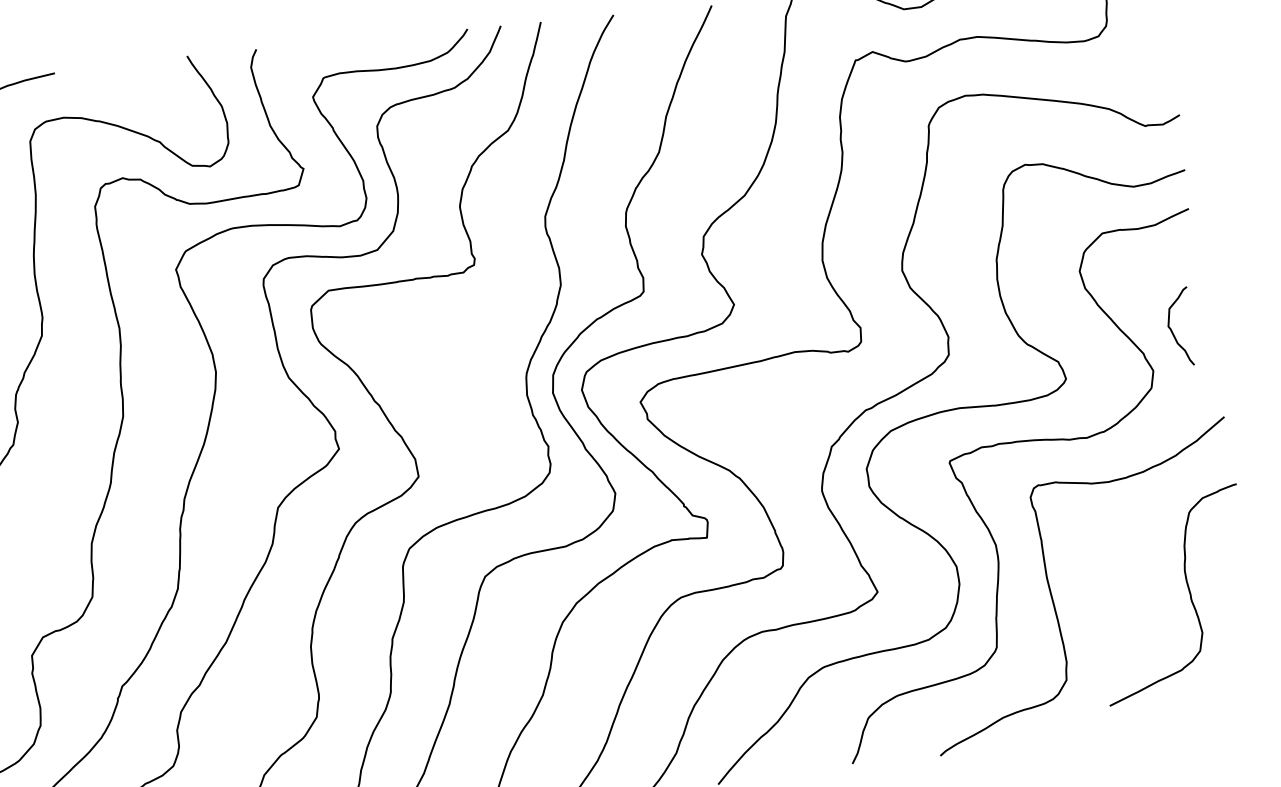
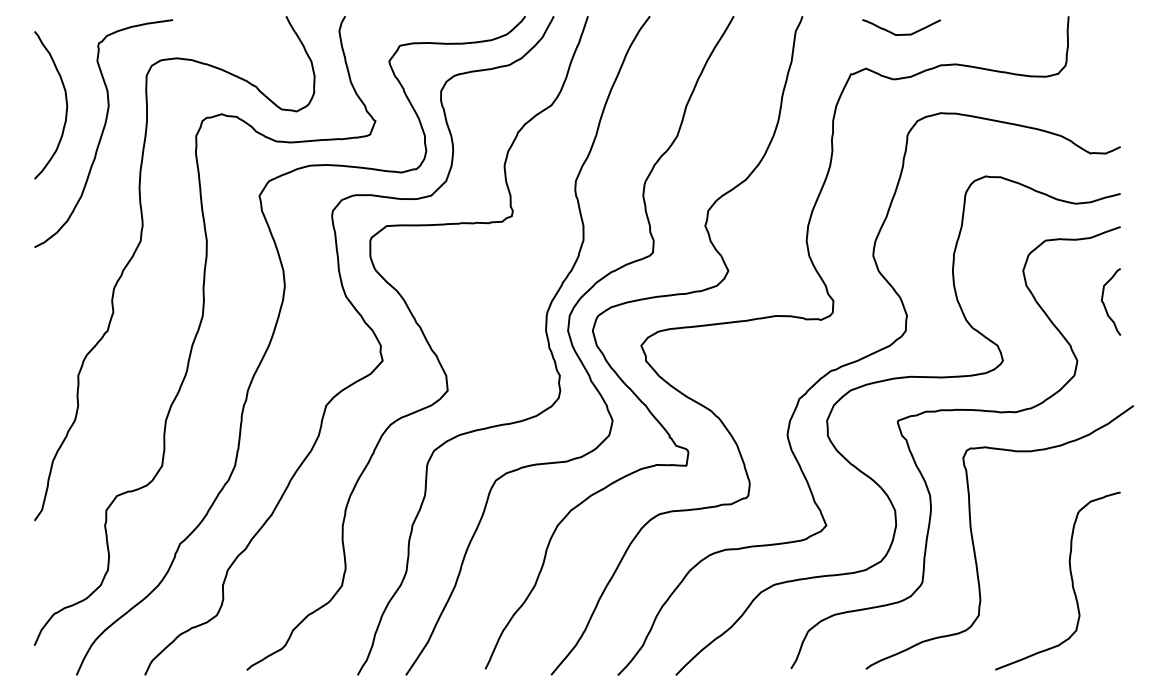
curve: (1171, 329) -> (1104, 303), moved
curve: (1187, 589) -> (1070, 577), moved

